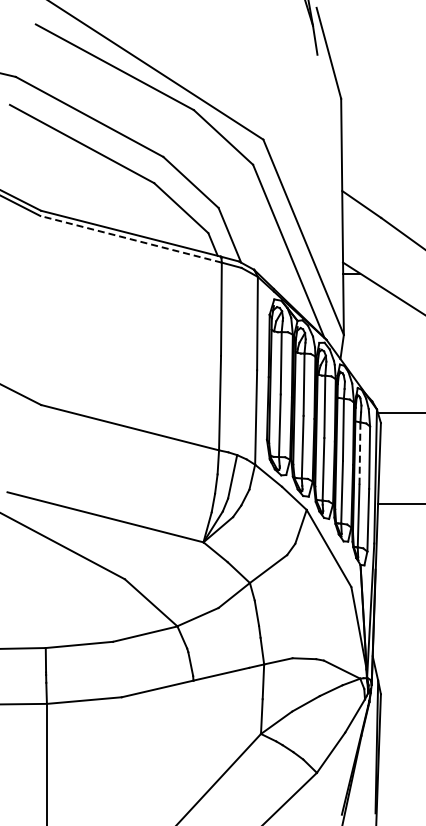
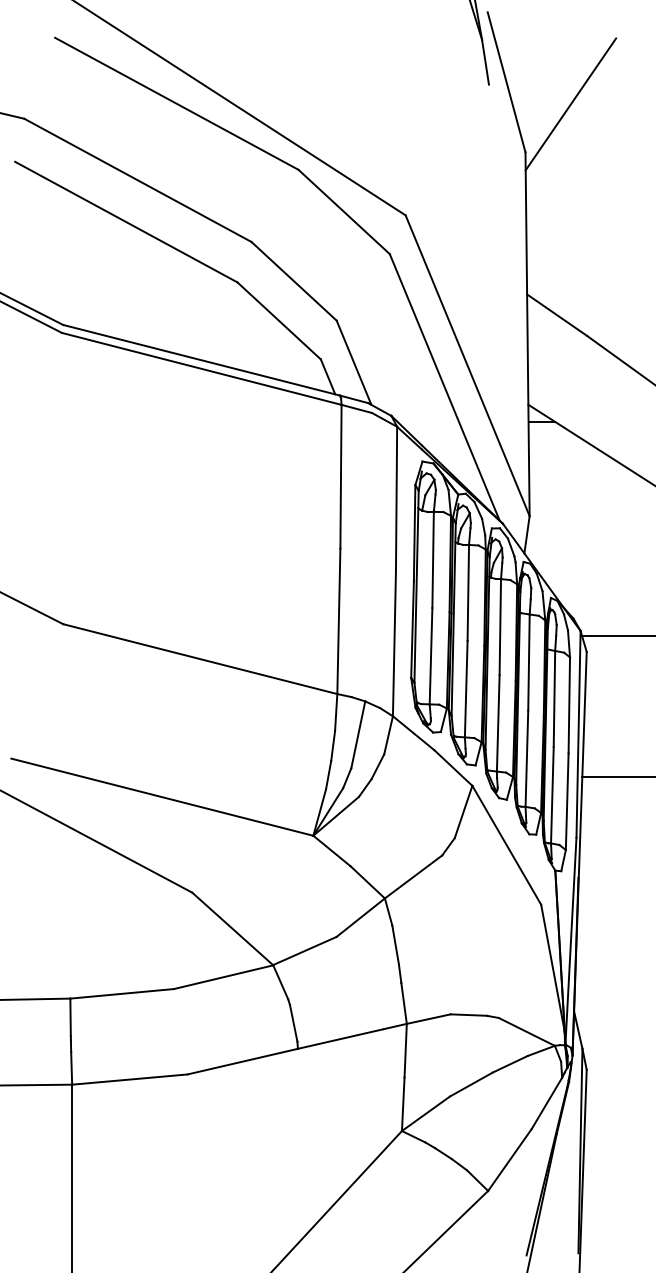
line: (370, 67) -> (570, 104), added
line: (131, 239) -> (202, 369), dashed -> solid
line: (359, 453) -> (553, 698), dashed -> solid

